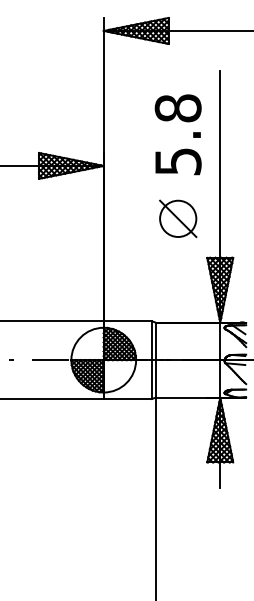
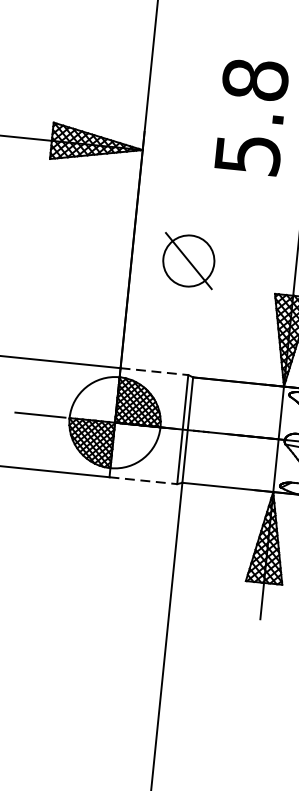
part: (178, 218) -> (189, 260), moved
line: (128, 321) -> (155, 371), solid -> dashed
line: (128, 398) -> (144, 480), solid -> dashed

